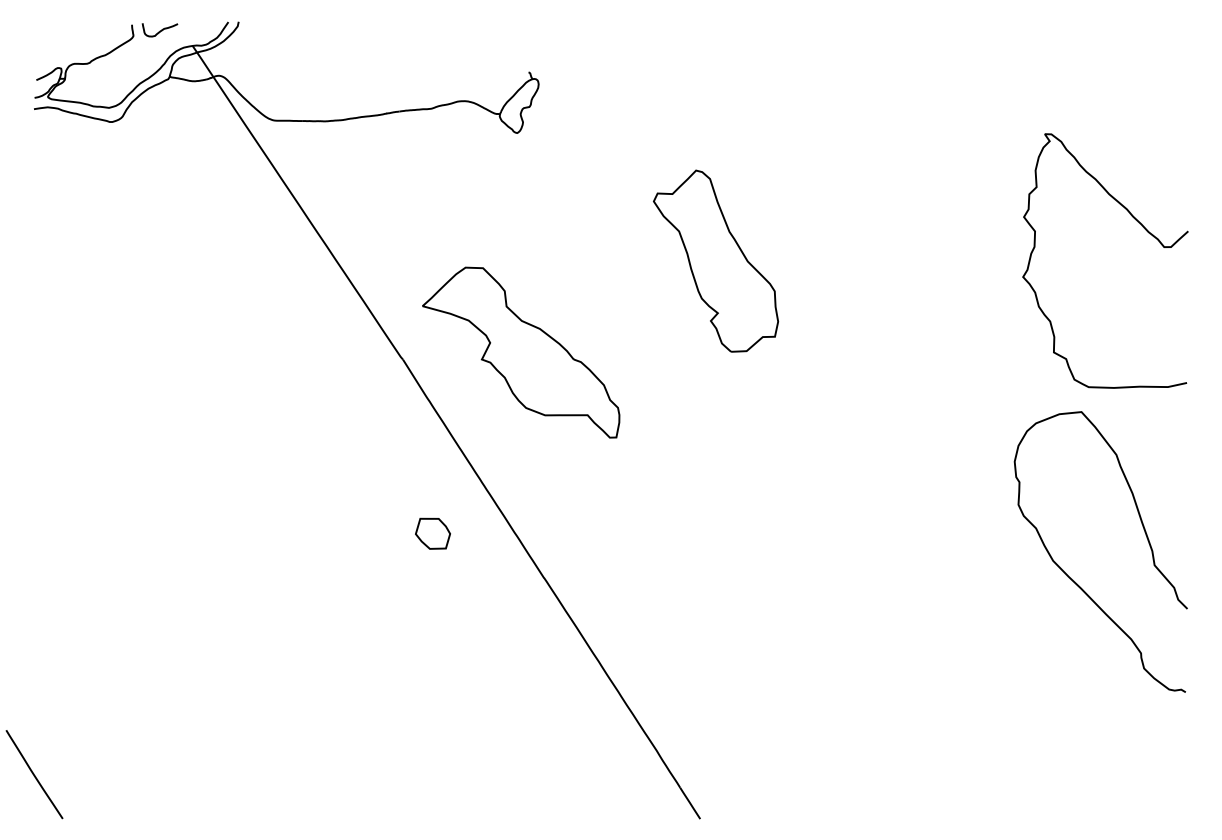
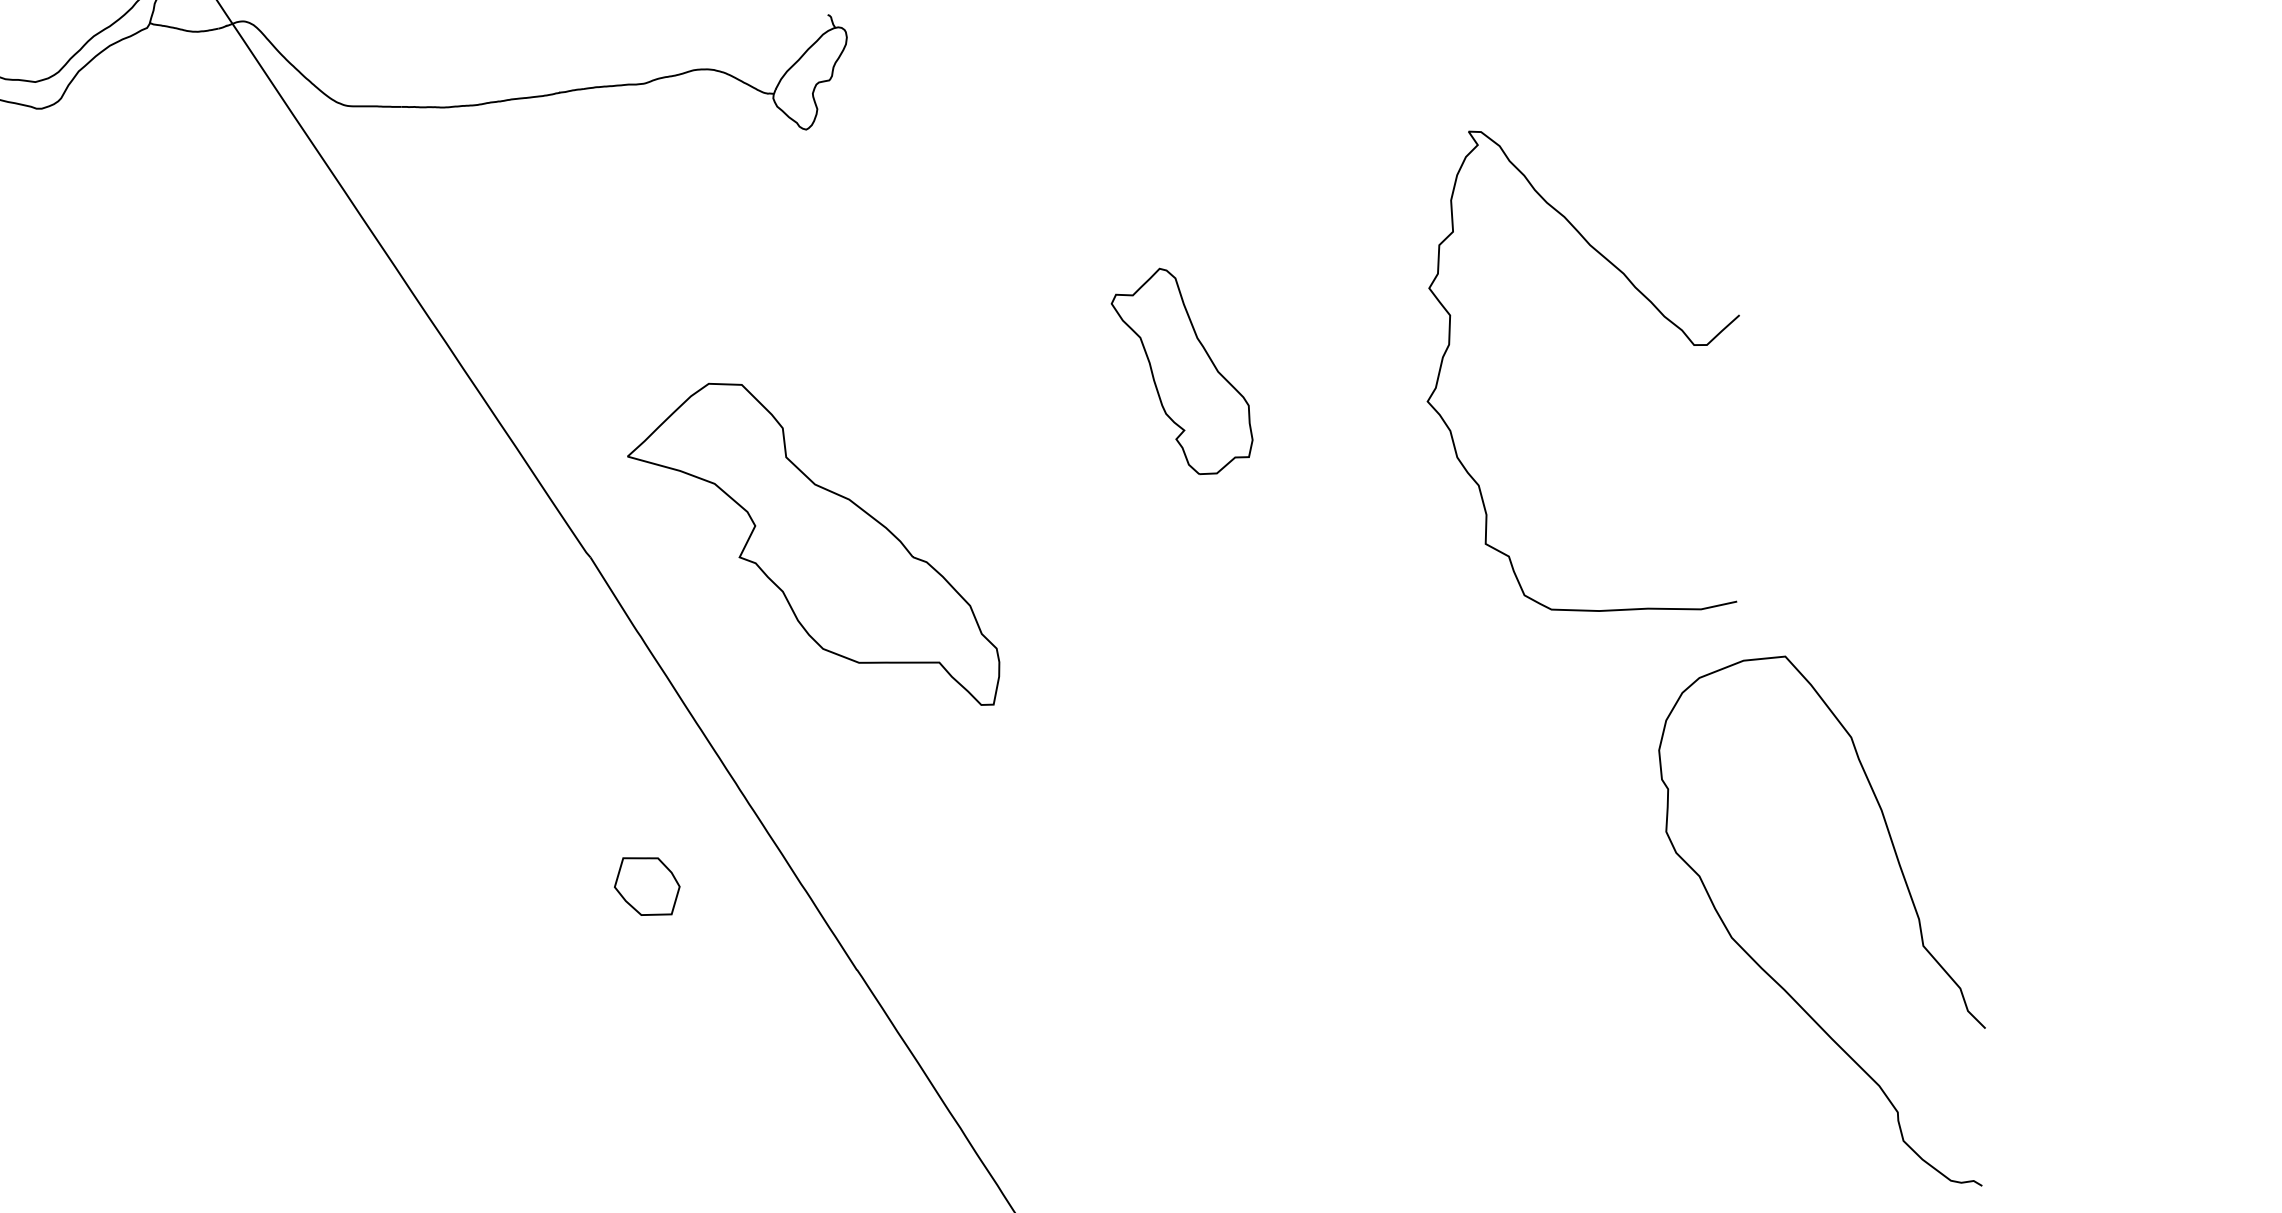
curve: (1143, 228) -> (1654, 309), moved
part: (716, 260) -> (1182, 370), size x0.6
curve: (1074, 580) -> (1772, 974), moved

